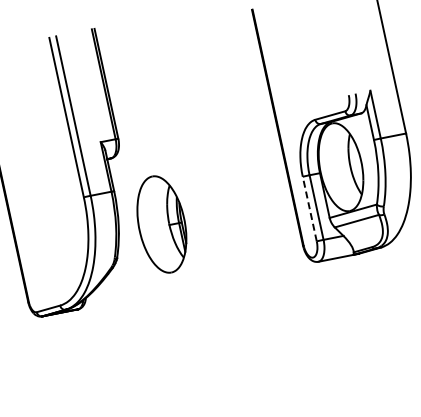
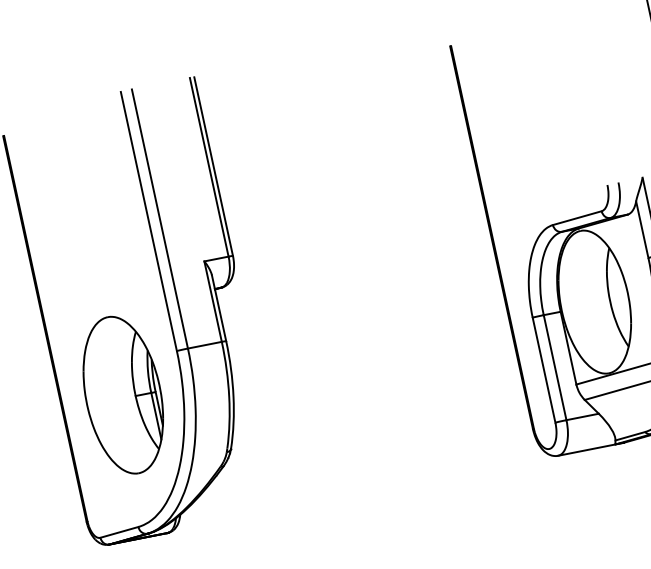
line: (309, 208) -> (543, 369), dashed -> solid
part: (161, 224) -> (122, 395), moved

